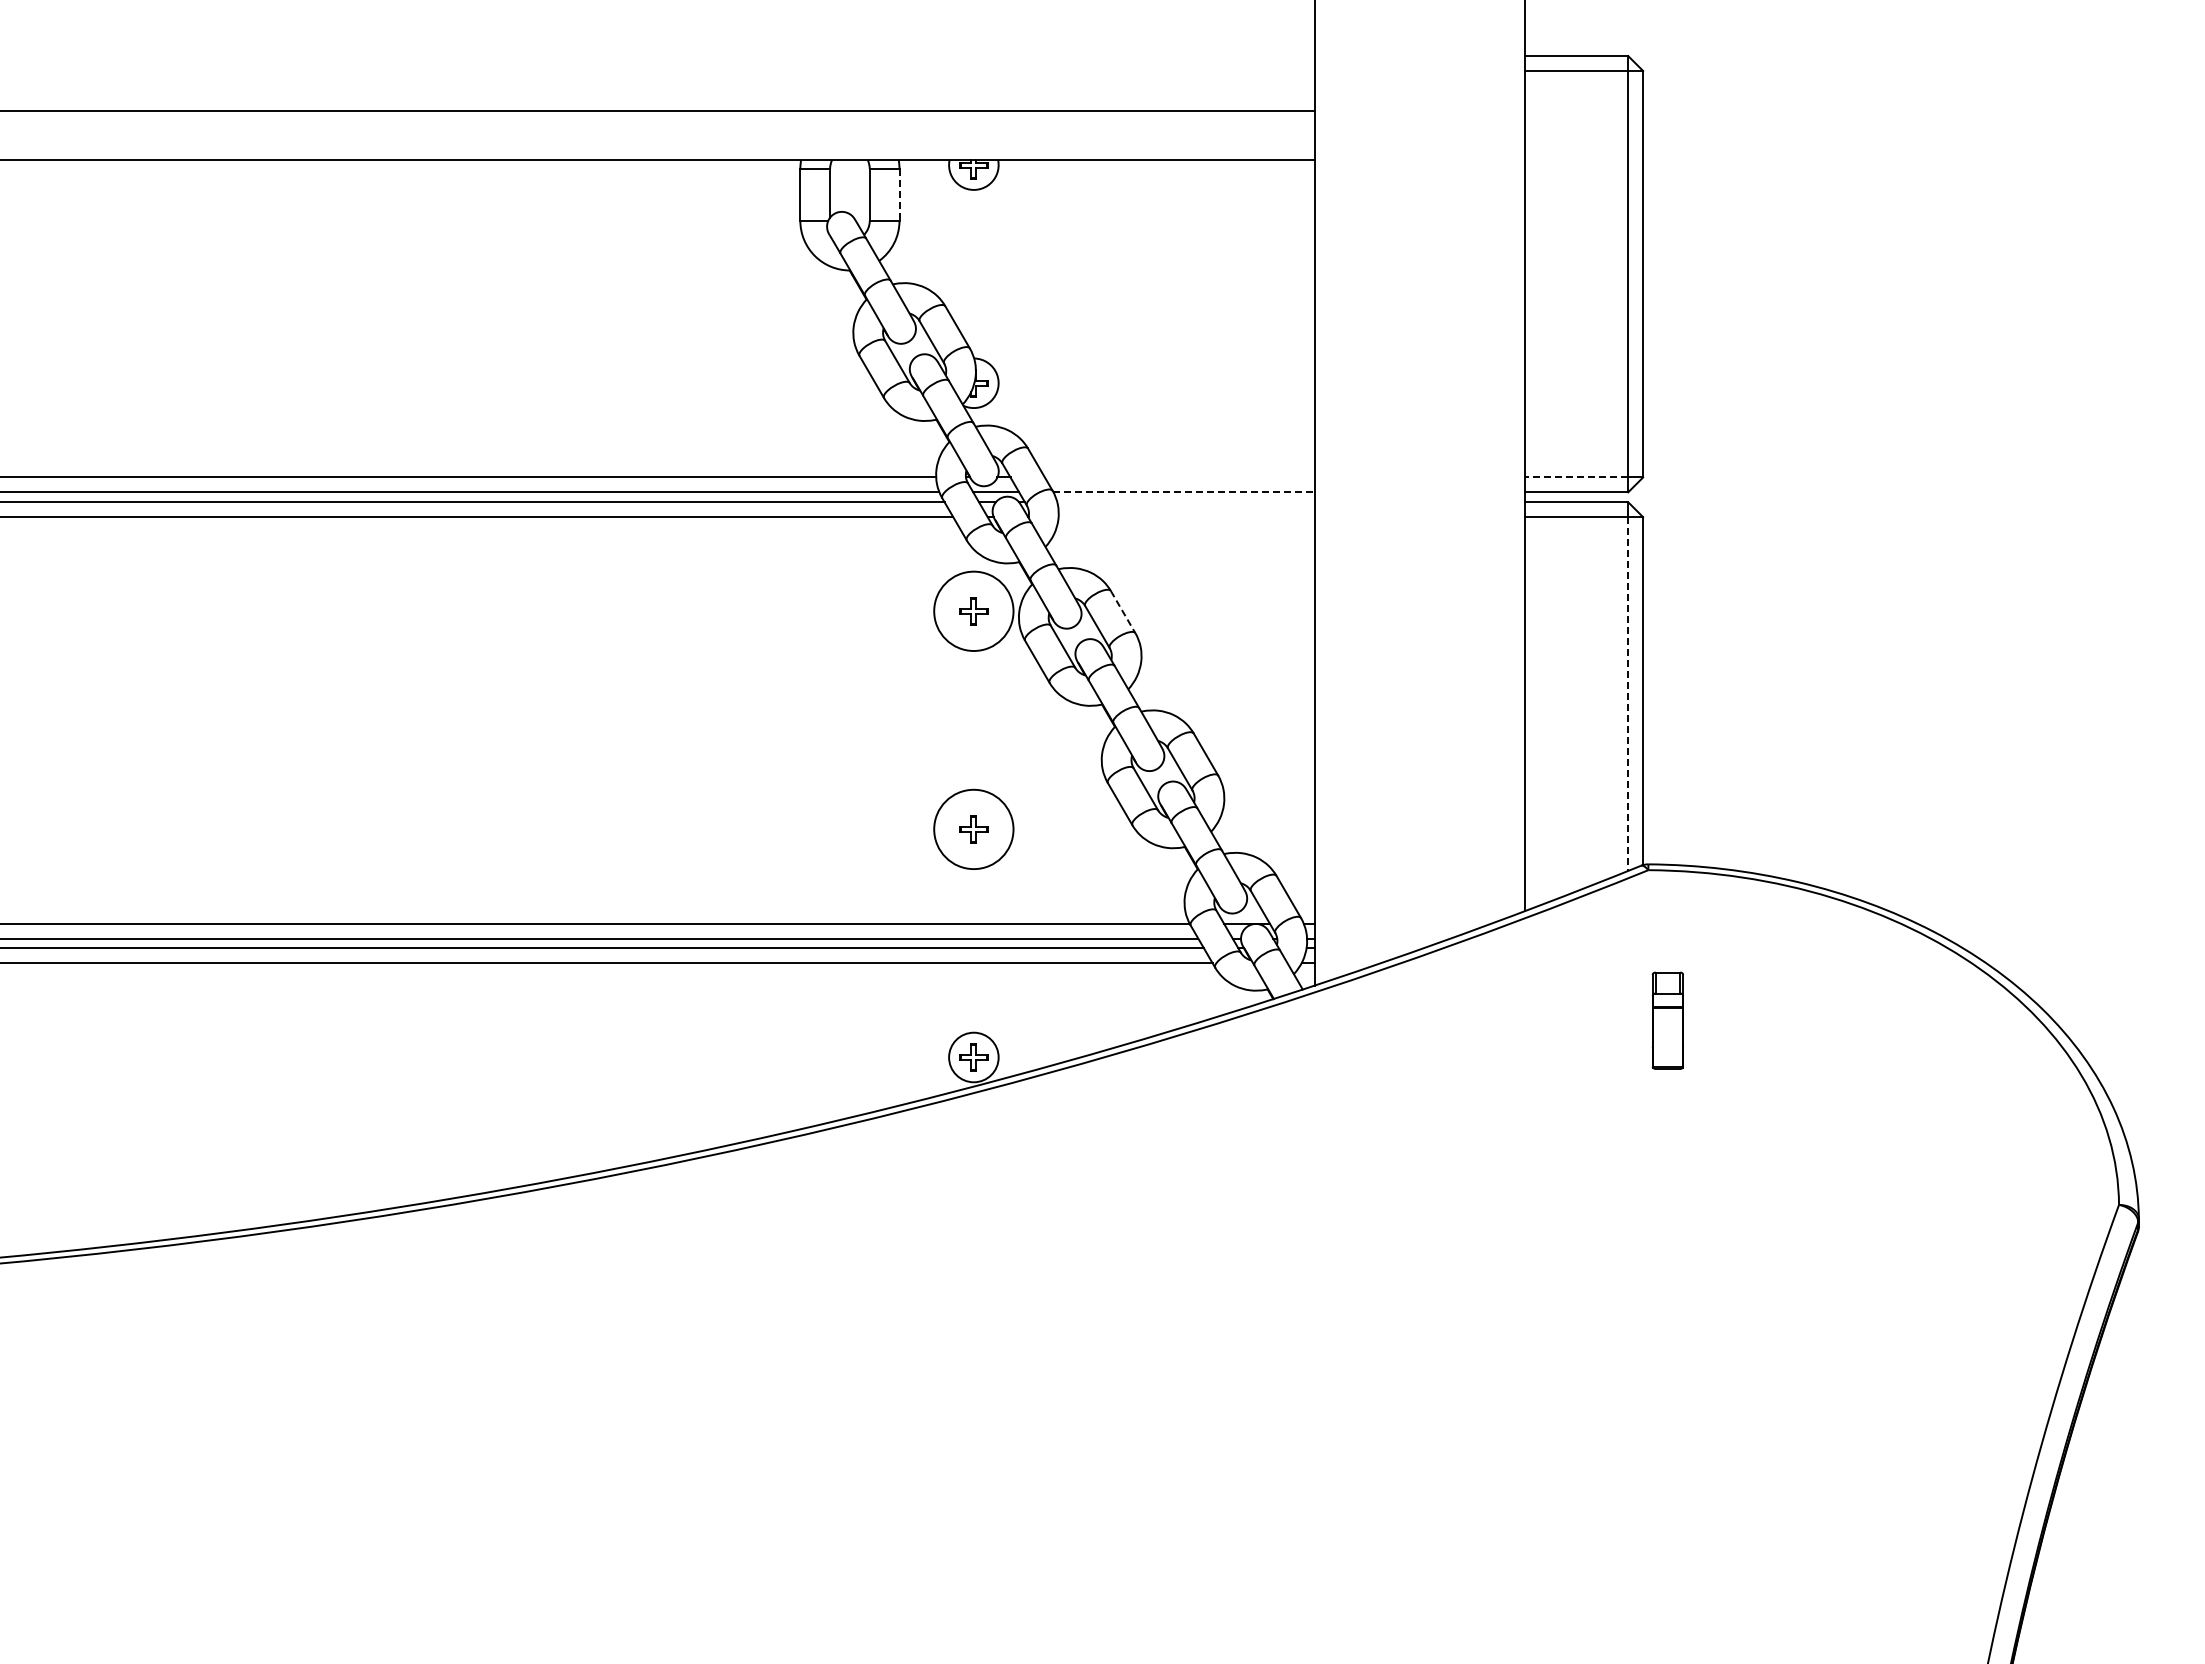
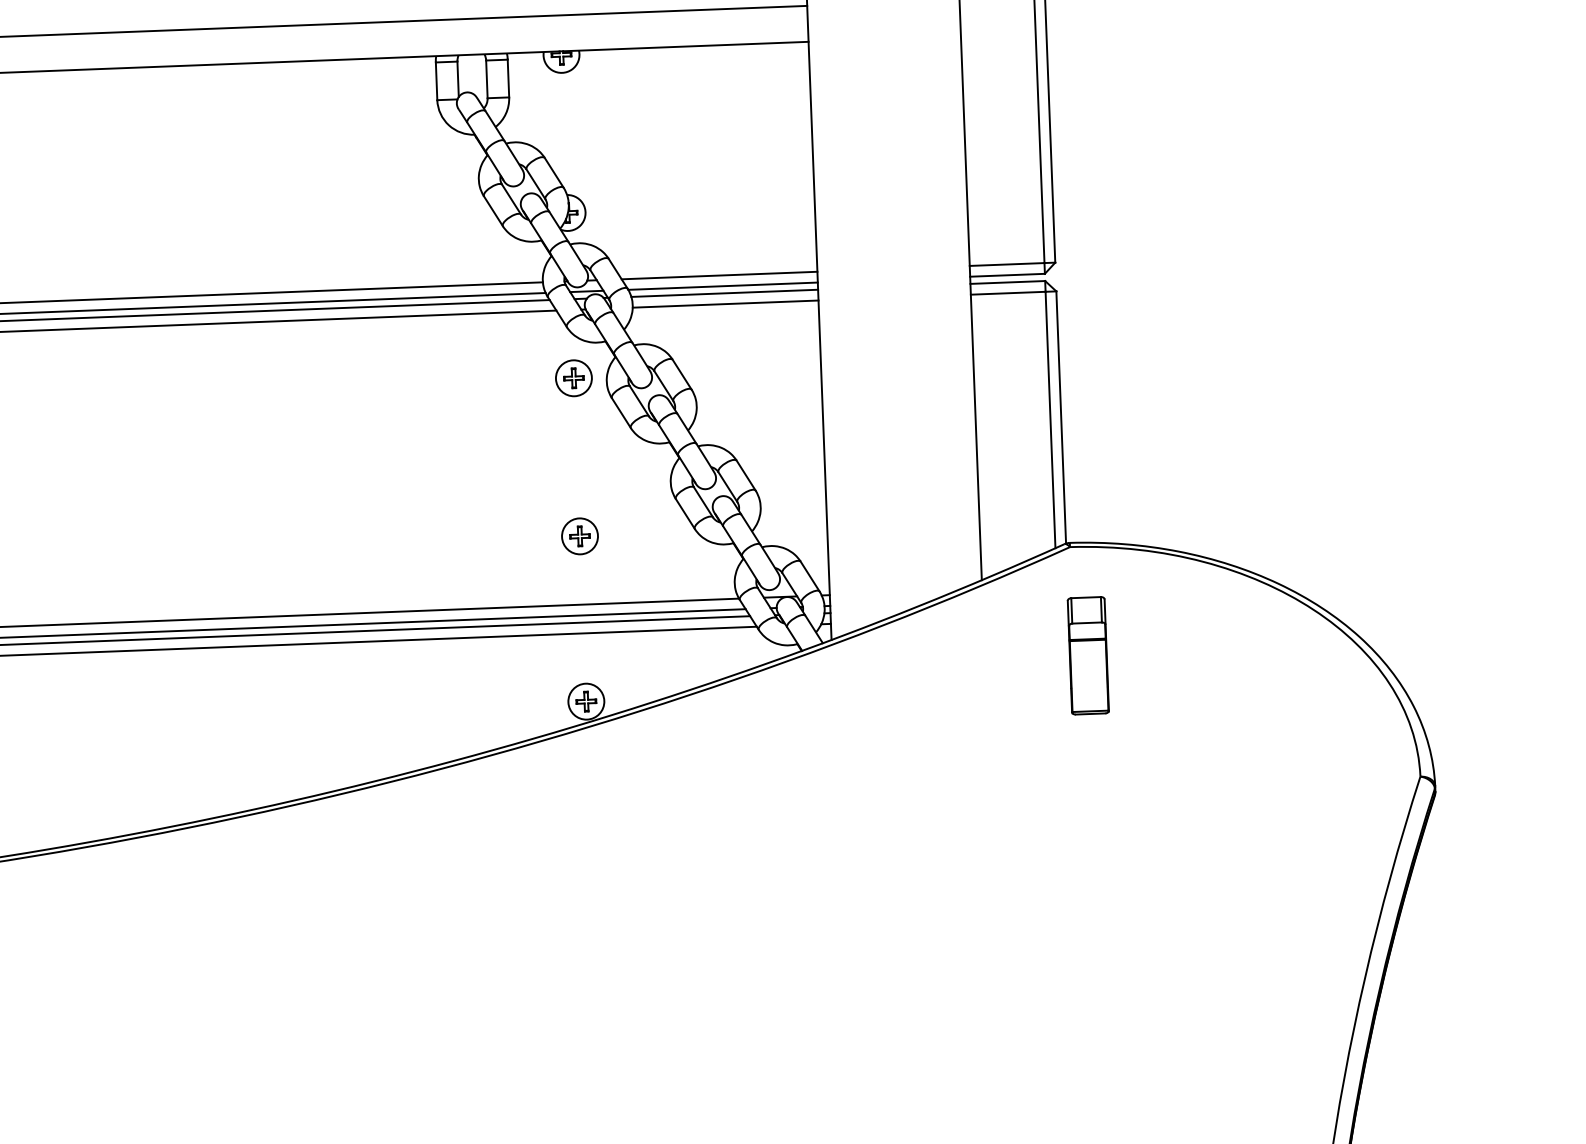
line: (899, 195) -> (508, 78), dashed -> solid
line: (1179, 477) -> (719, 275), added
line: (1576, 477) -> (1006, 264), dashed -> solid
line: (1184, 492) -> (723, 286), dashed -> solid
line: (1185, 502) -> (724, 293), added
line: (1186, 517) -> (725, 304), added
circle: (973, 611) -> (573, 378), size x0.62
line: (1123, 612) -> (682, 374), dashed -> solid
line: (1628, 694) -> (1050, 420), dashed -> solid
circle: (973, 829) -> (579, 536), size x0.62
part: (1667, 1020) -> (1088, 655), size x1.67

